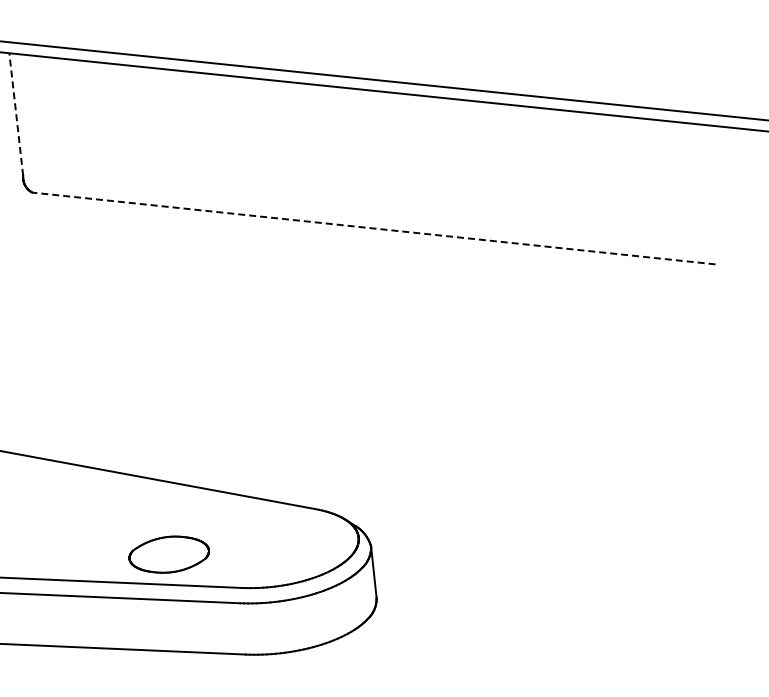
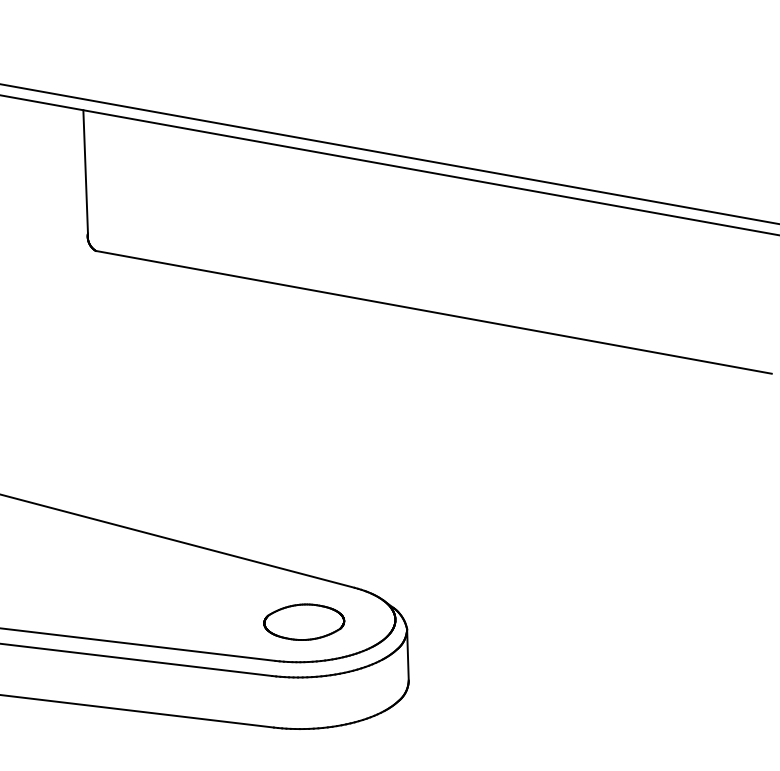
line: (16, 114) -> (85, 171), dashed -> solid
line: (373, 228) -> (433, 312), dashed -> solid
part: (169, 553) -> (304, 621), moved

